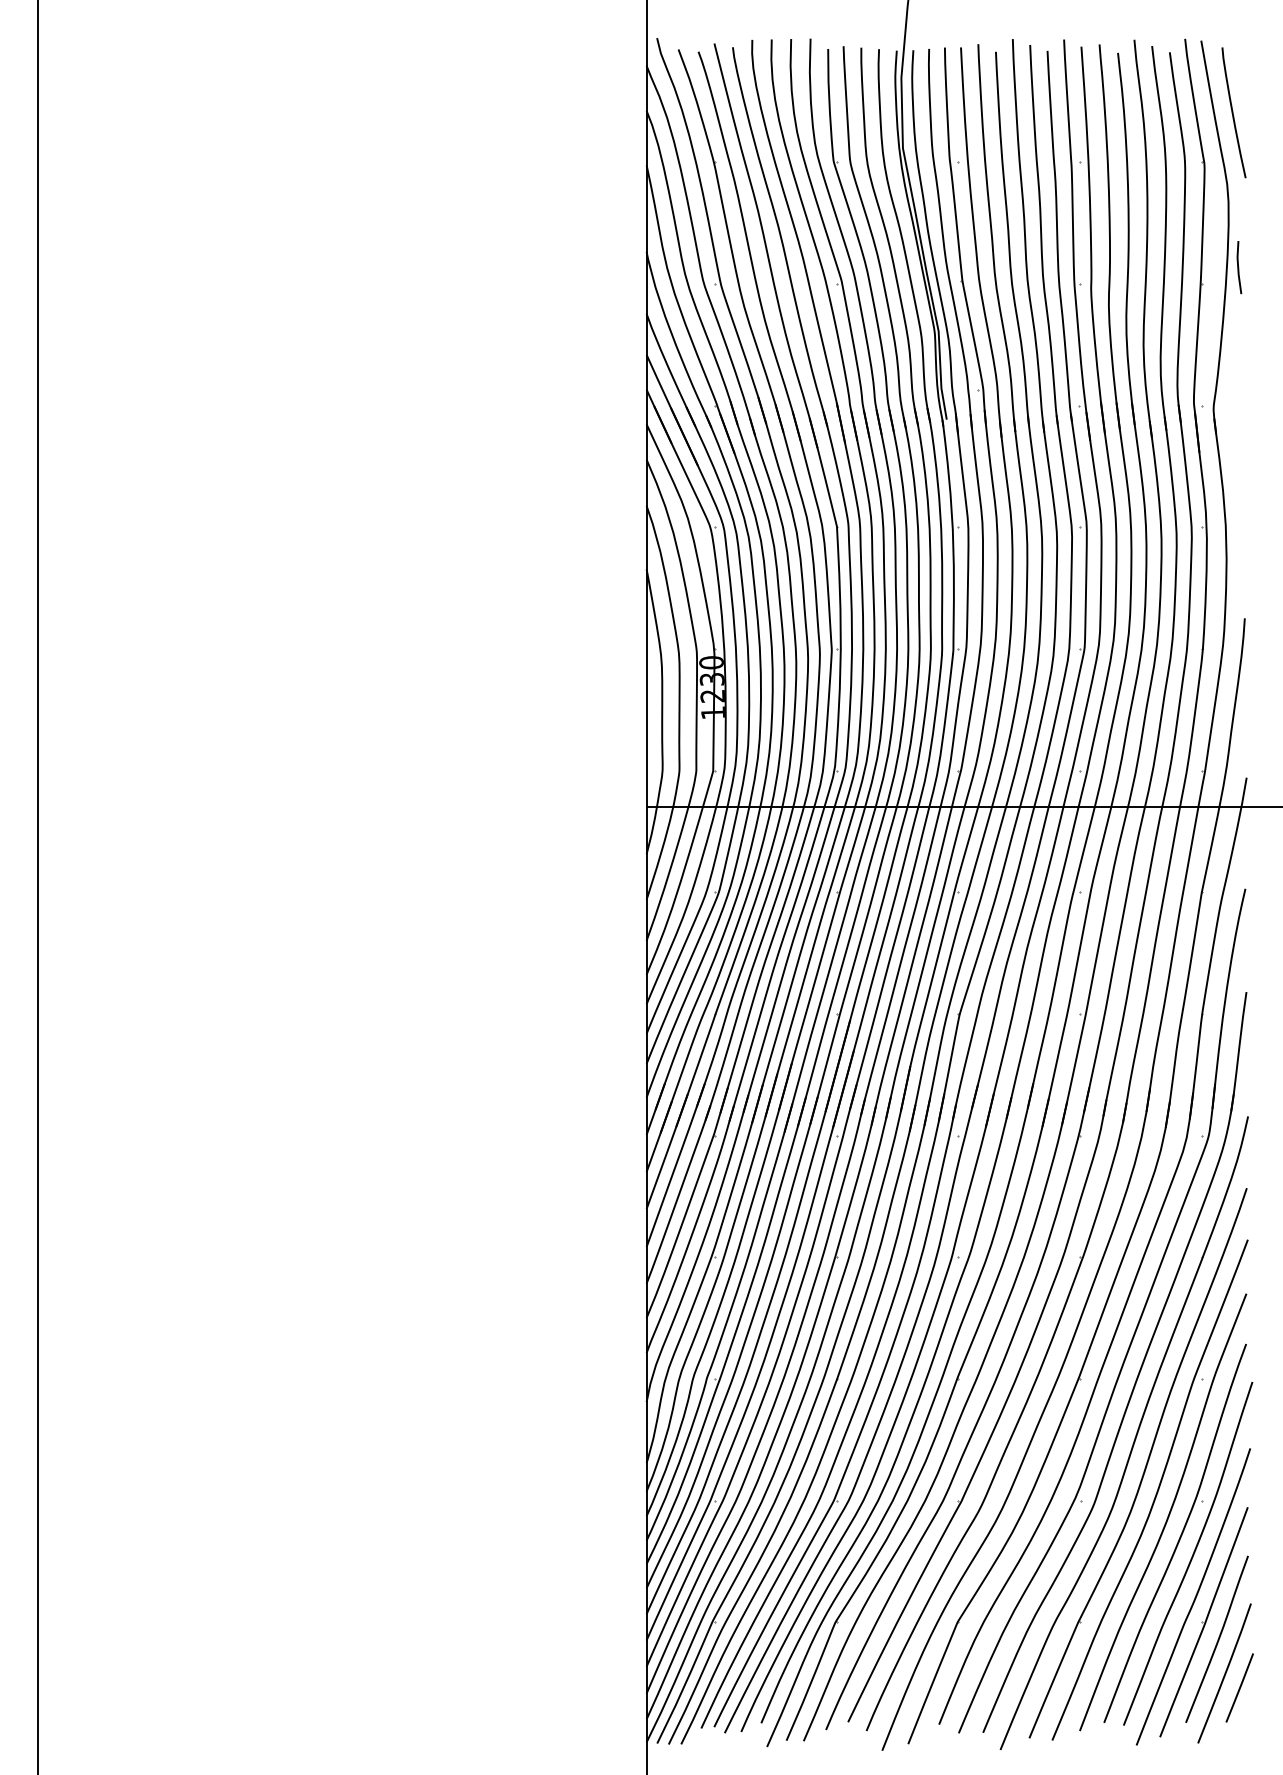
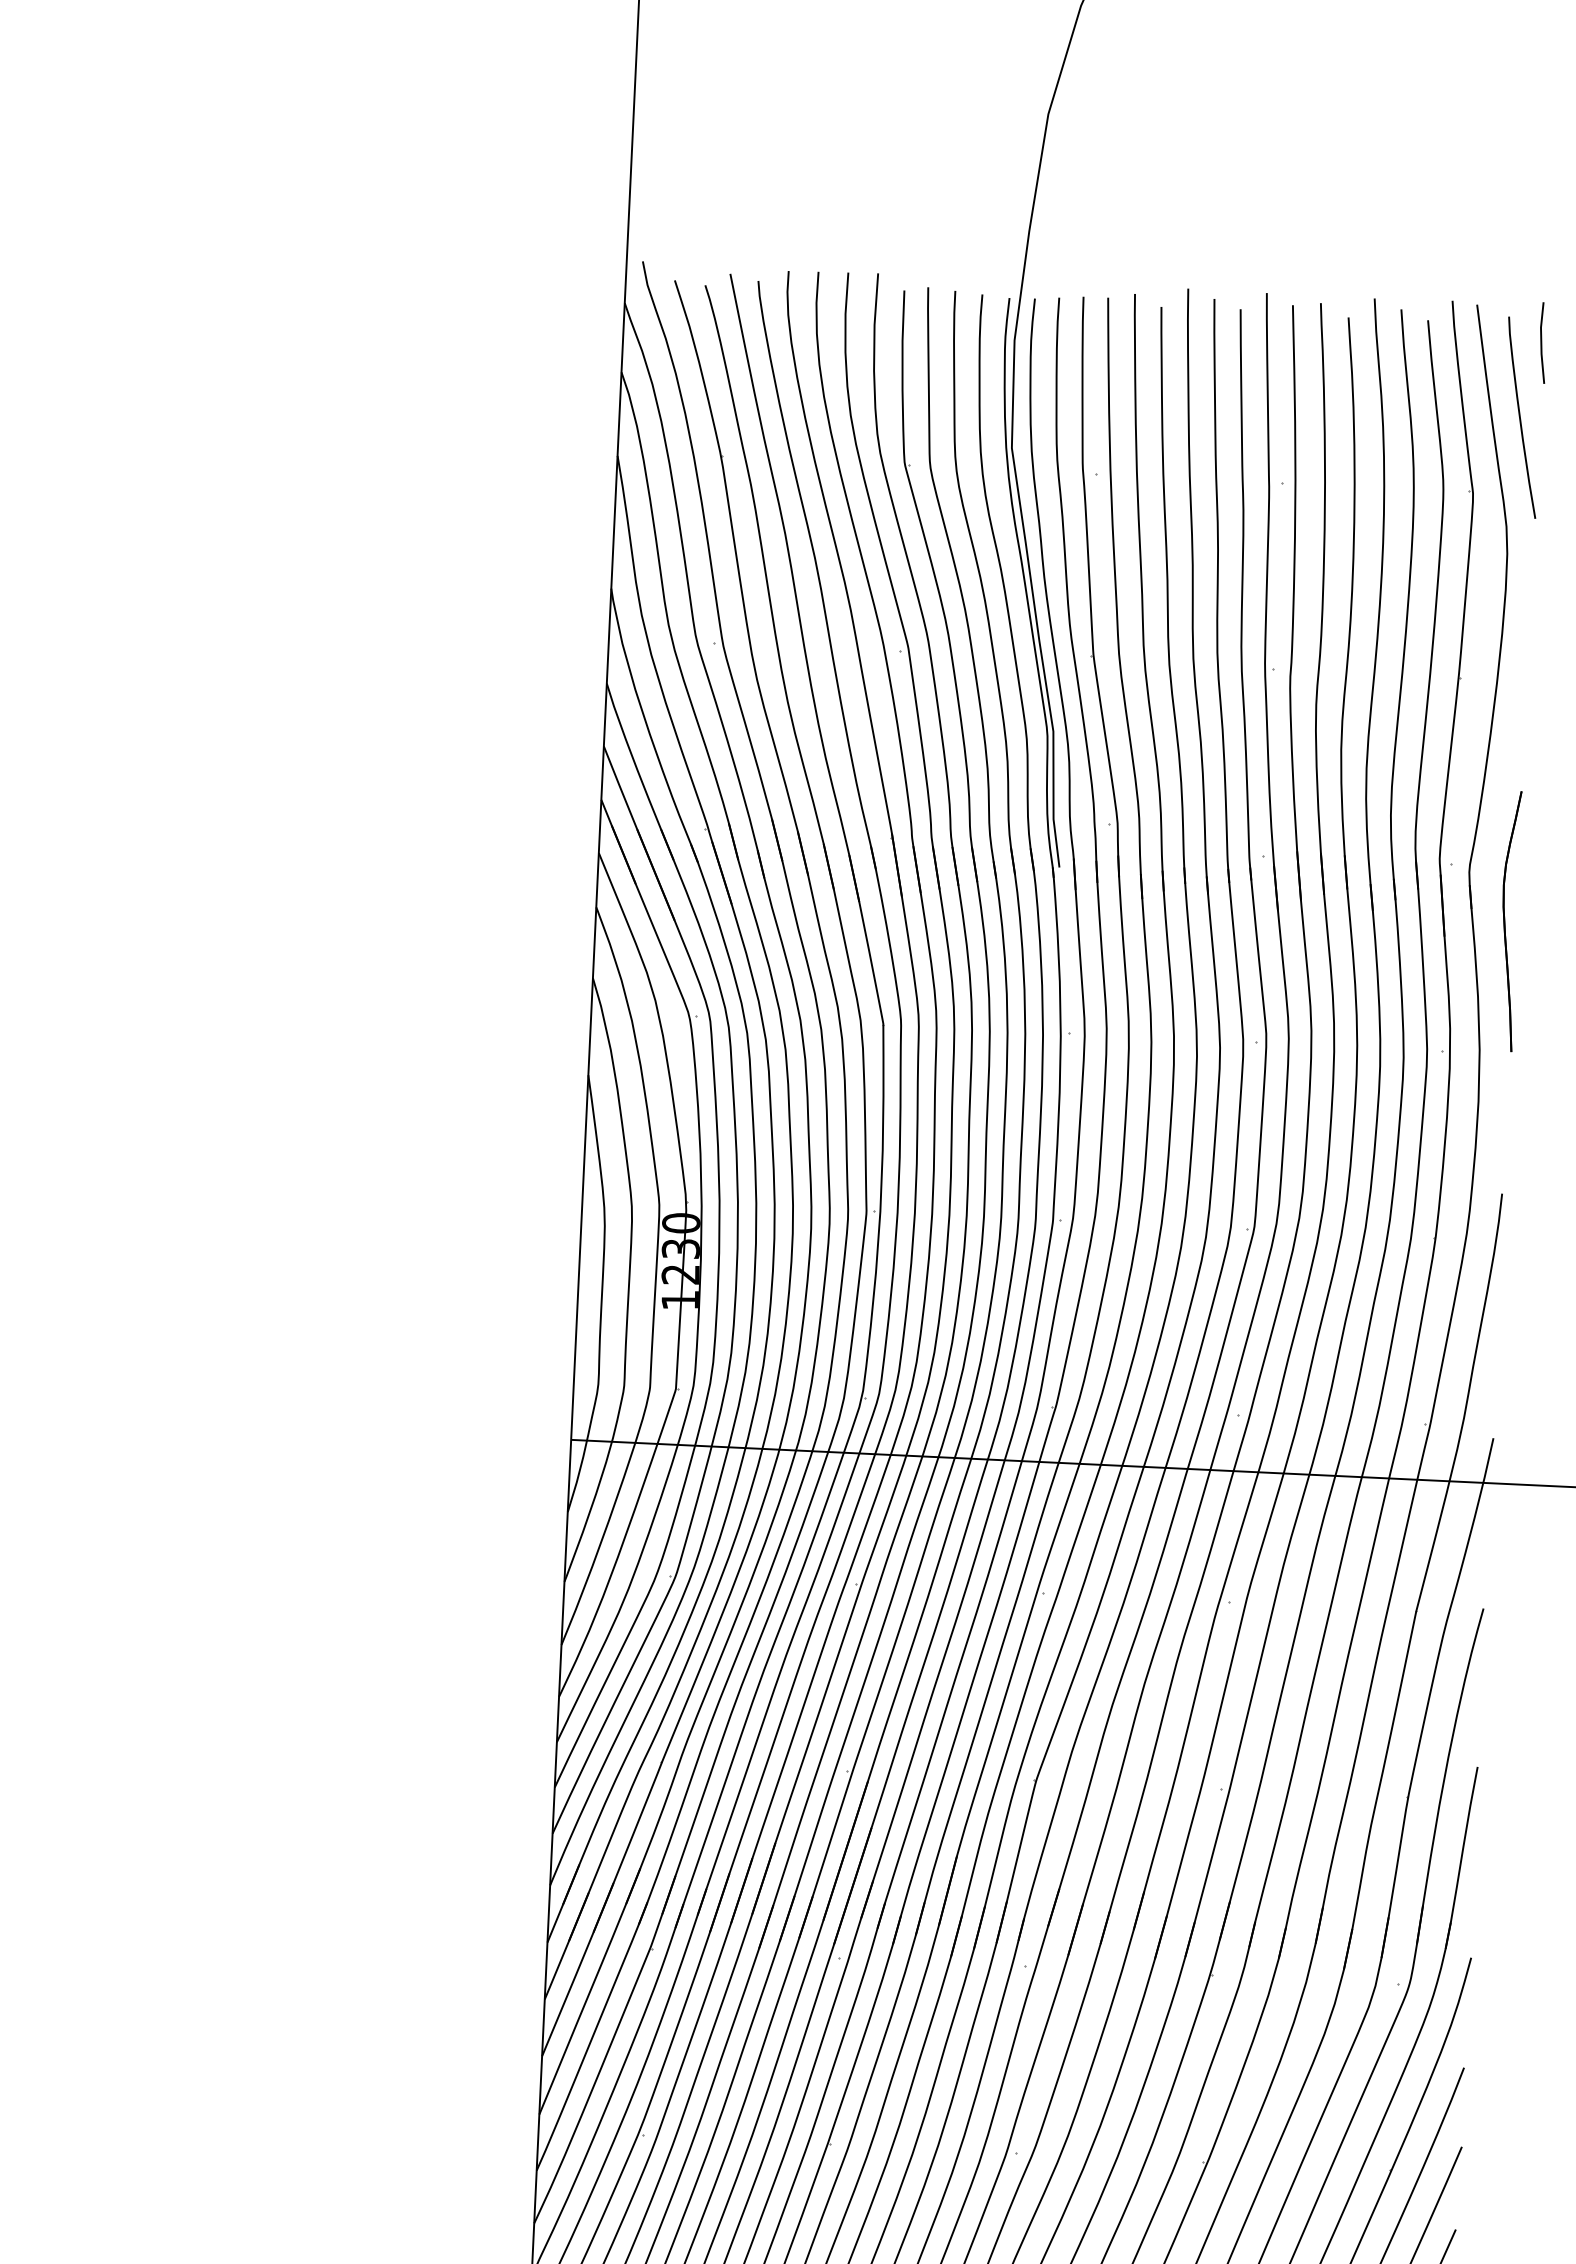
line: (1239, 267) -> (1543, 342), moved
part: (1241, 440) -> (1509, 920), added

